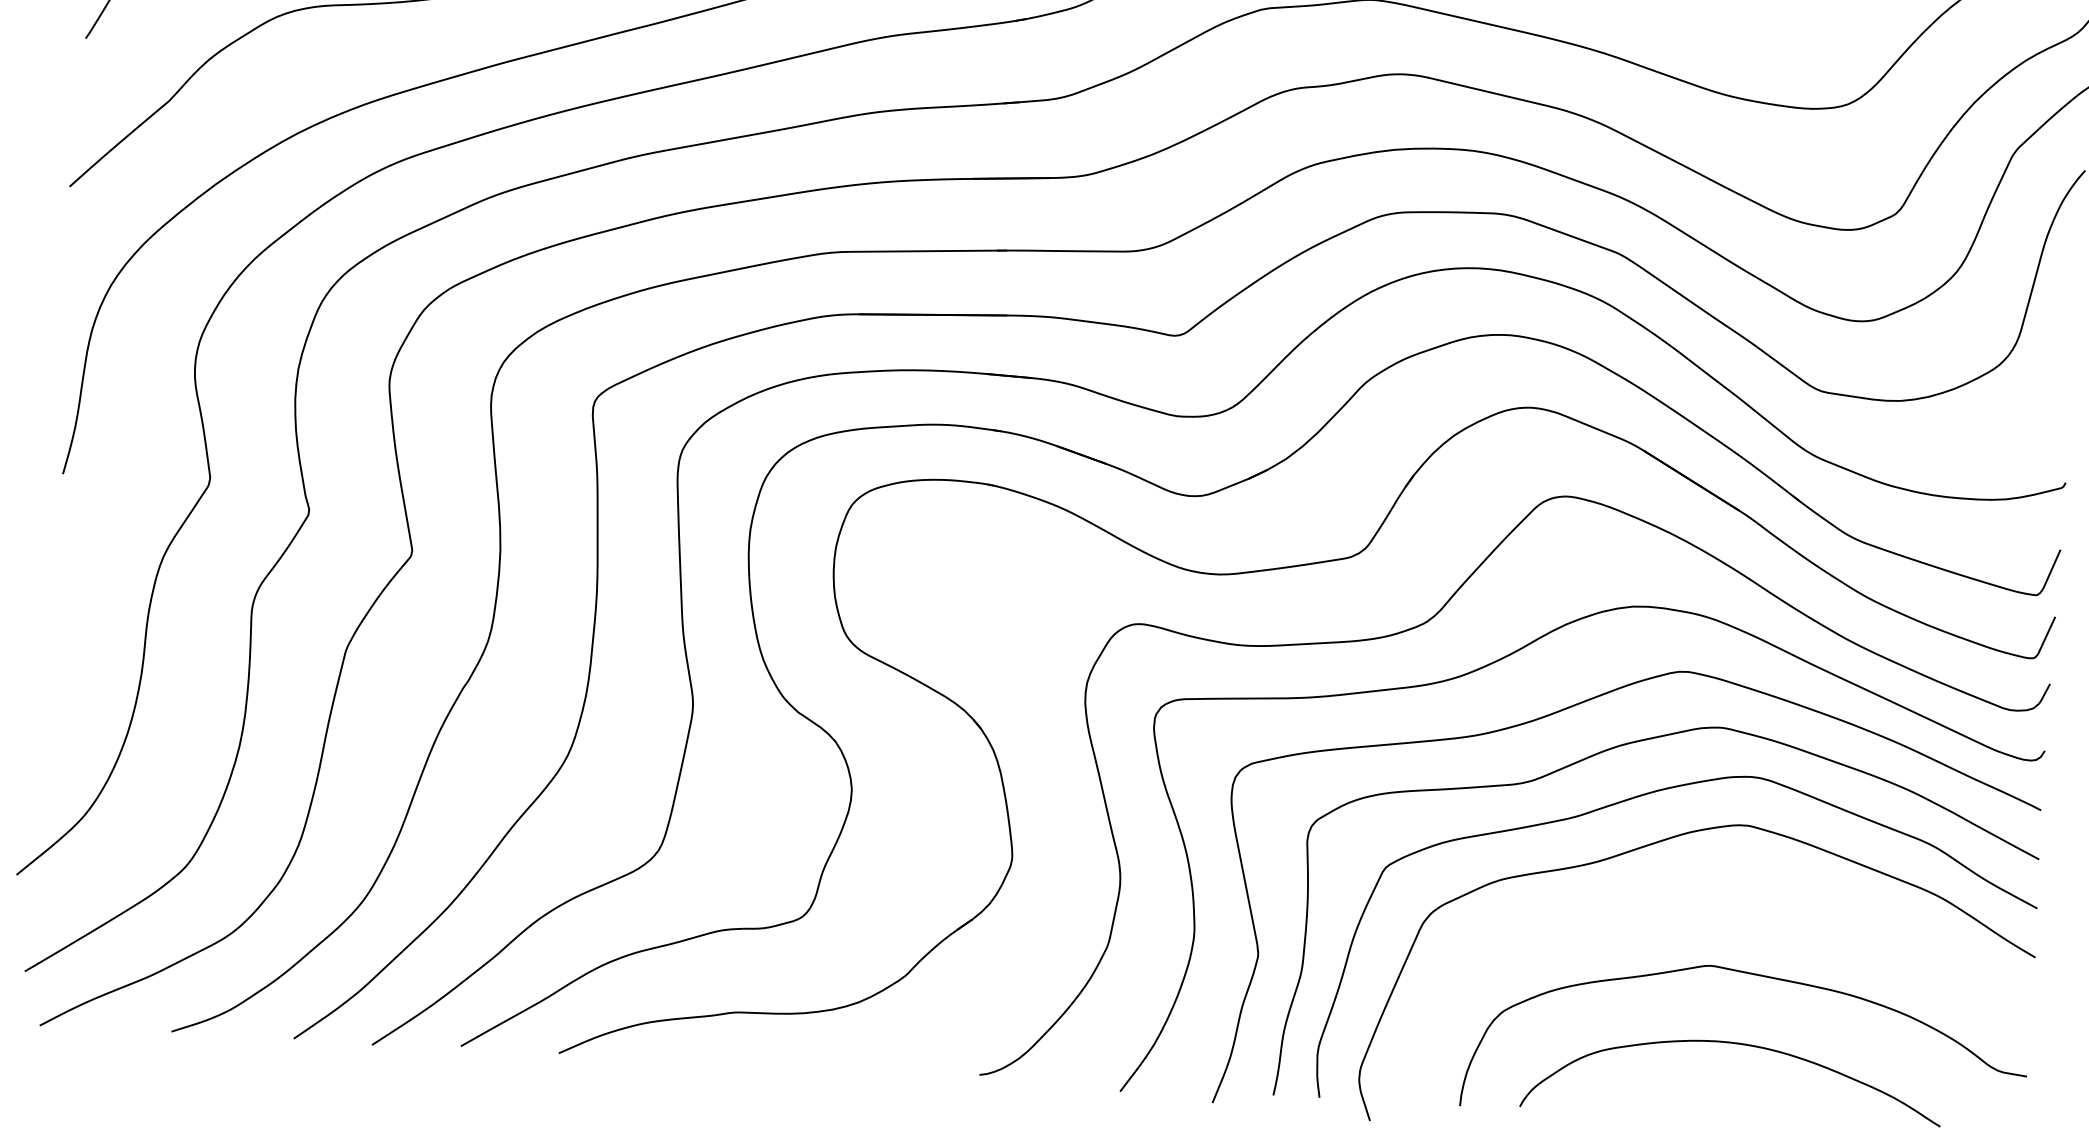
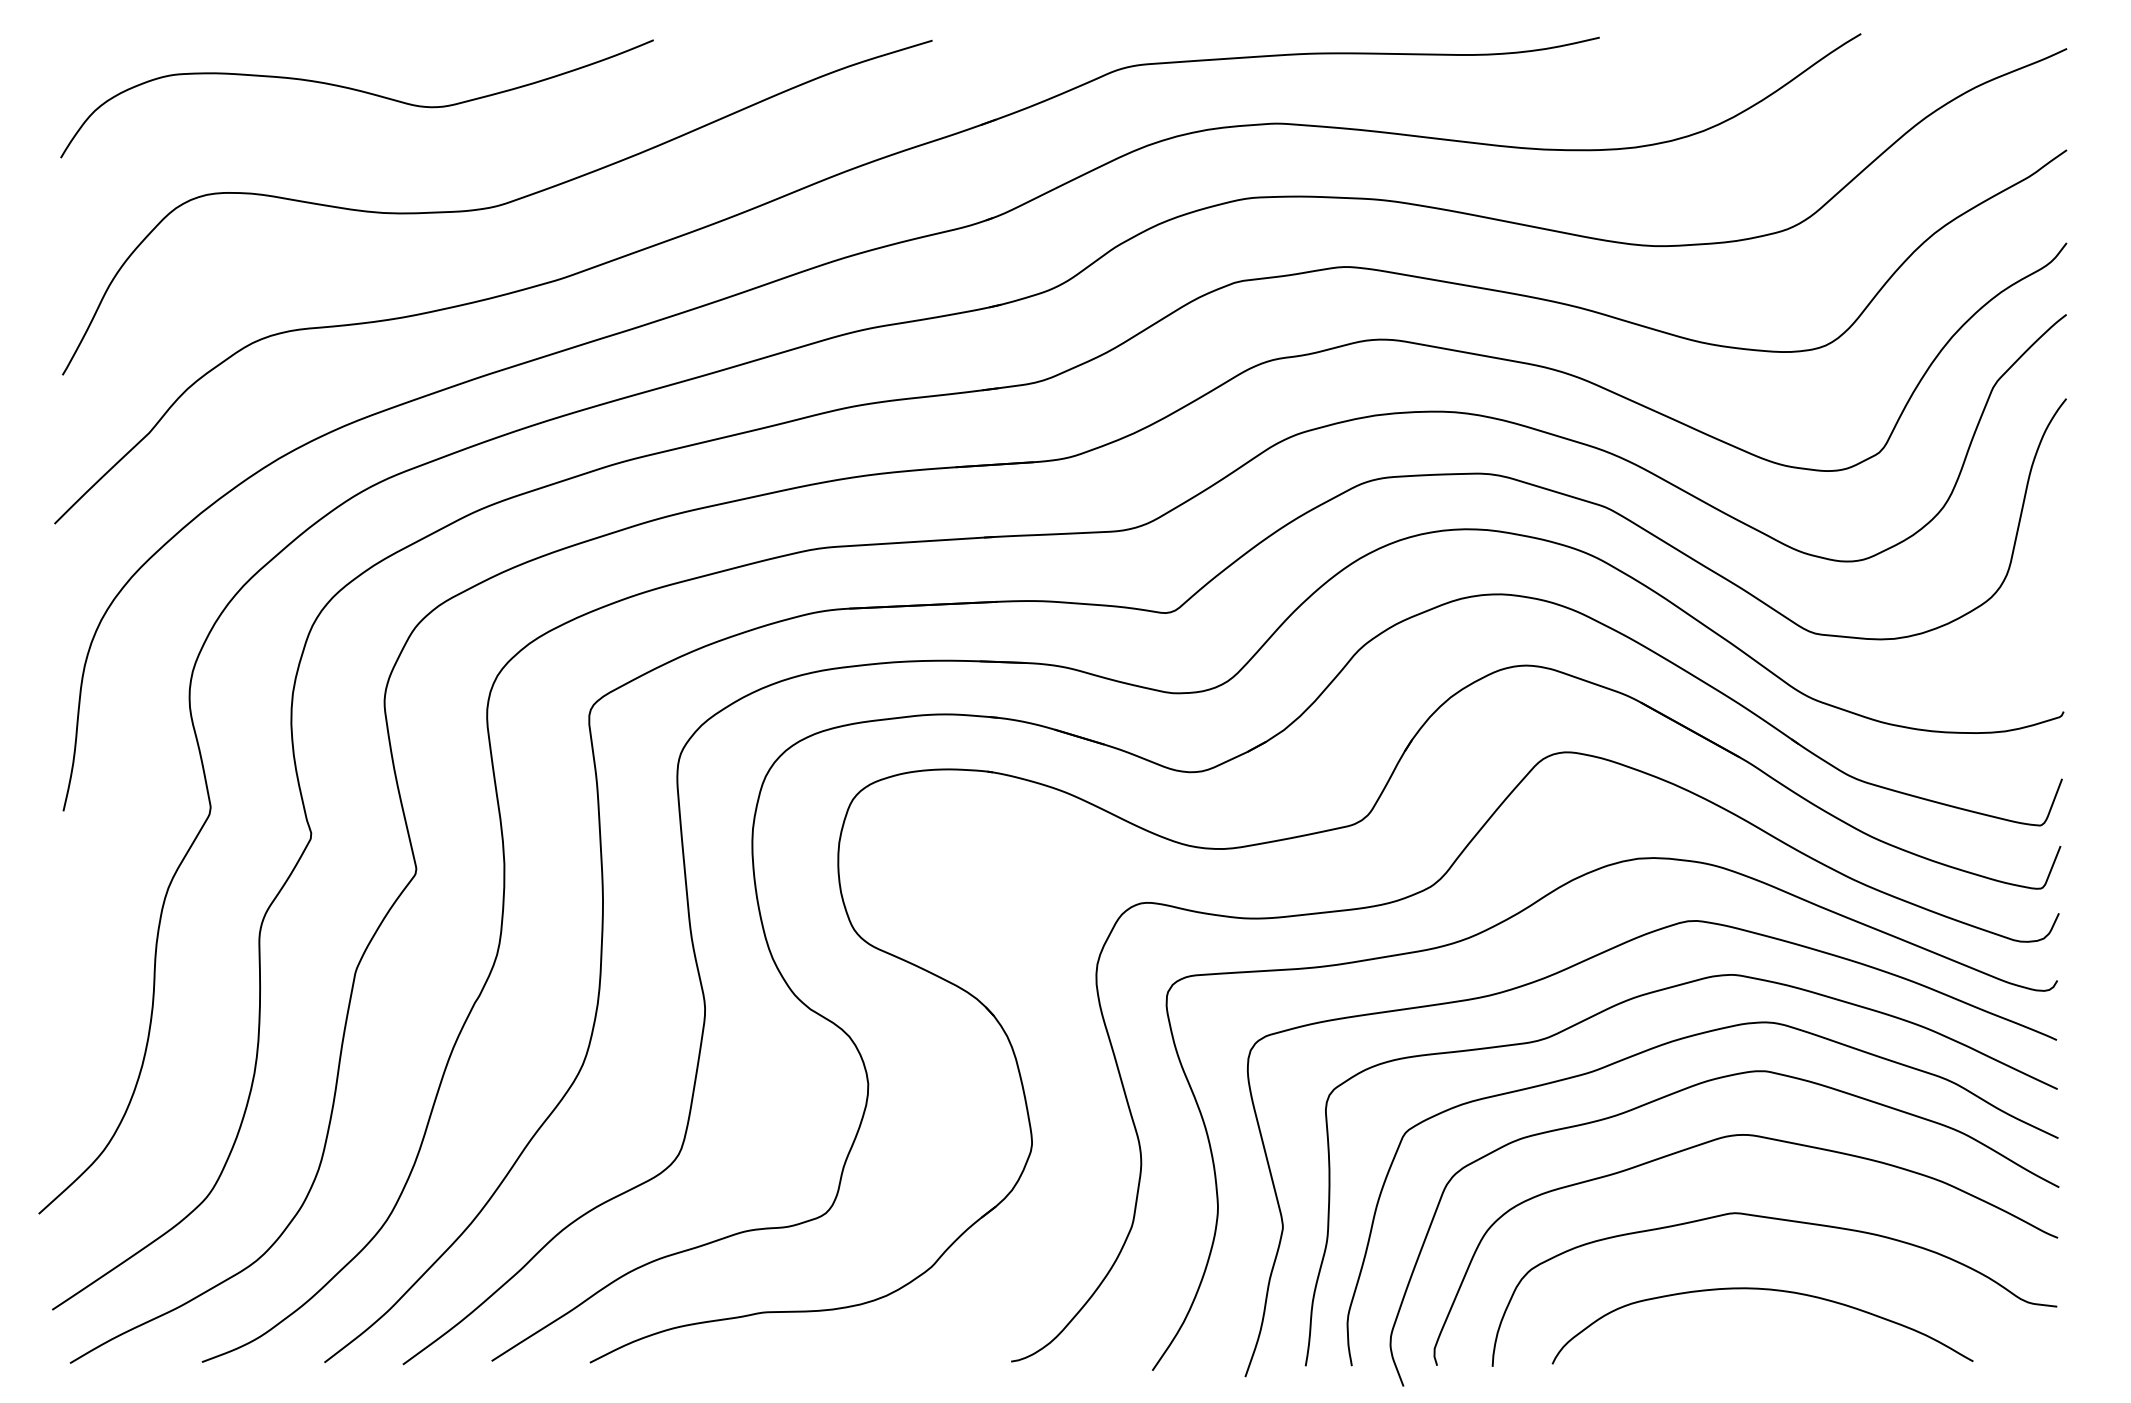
curve: (1746, 894) -> (1767, 1139), added

